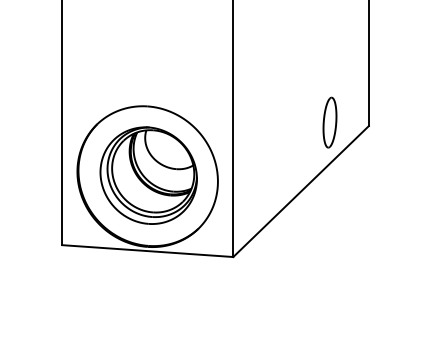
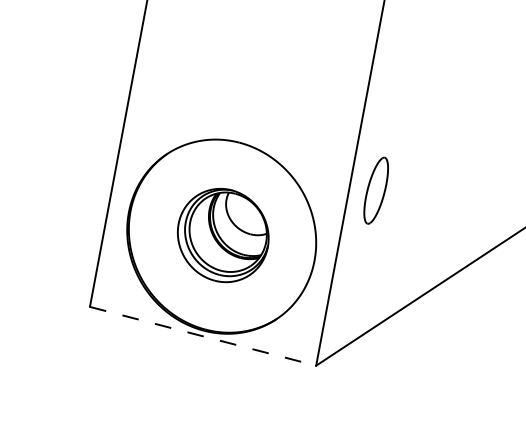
part: (329, 122) -> (375, 190), moved
part: (148, 175) -> (223, 235), size x0.7
line: (147, 251) -> (202, 336), solid -> dashed

